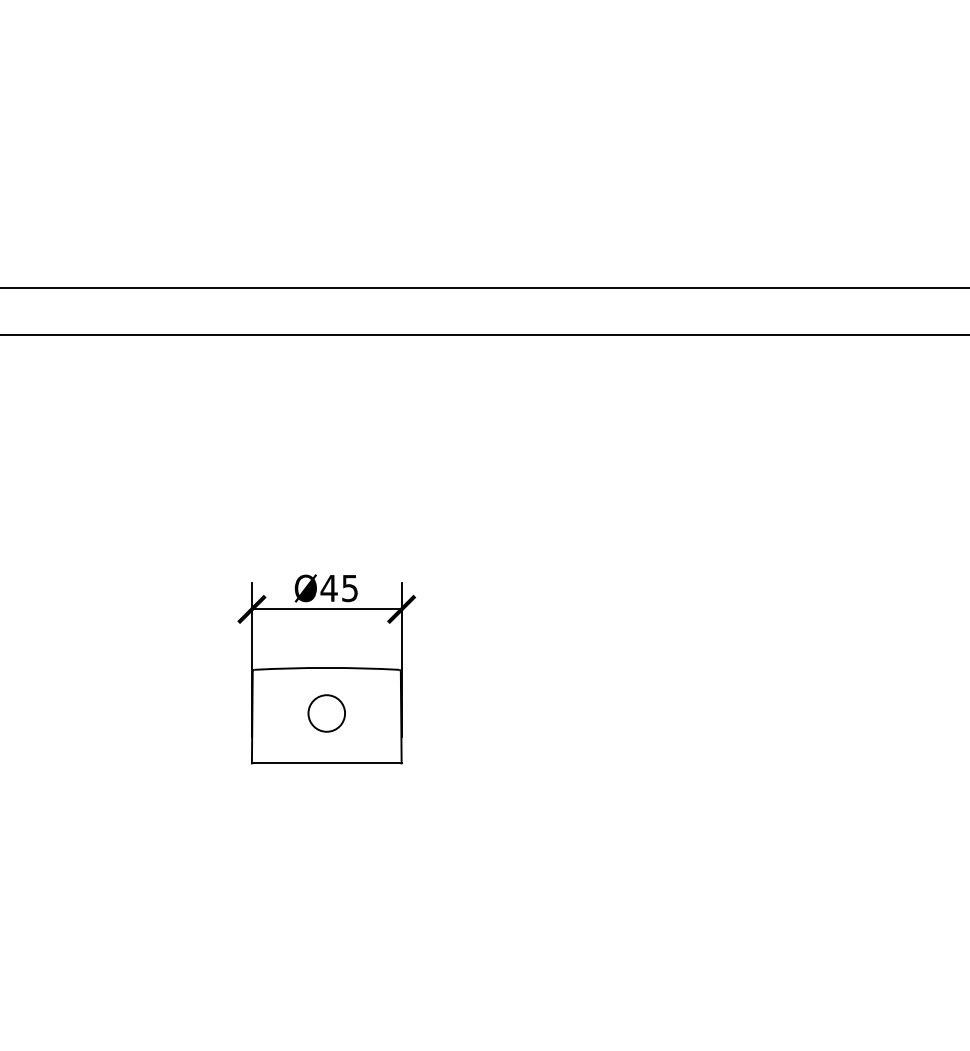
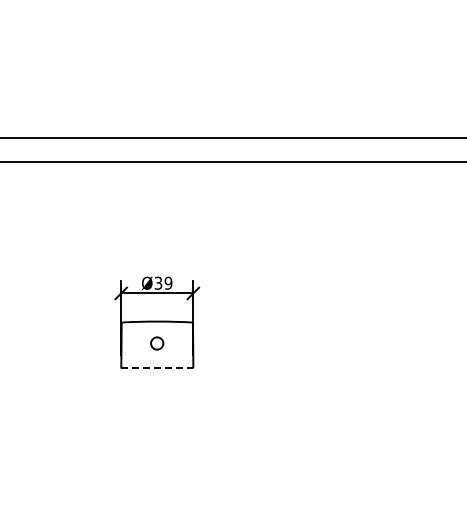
text: (339, 586) -> (163, 282), Ø45 -> Ø39
circle: (325, 713) -> (156, 343), size x0.7
line: (327, 763) -> (157, 367), solid -> dashed

